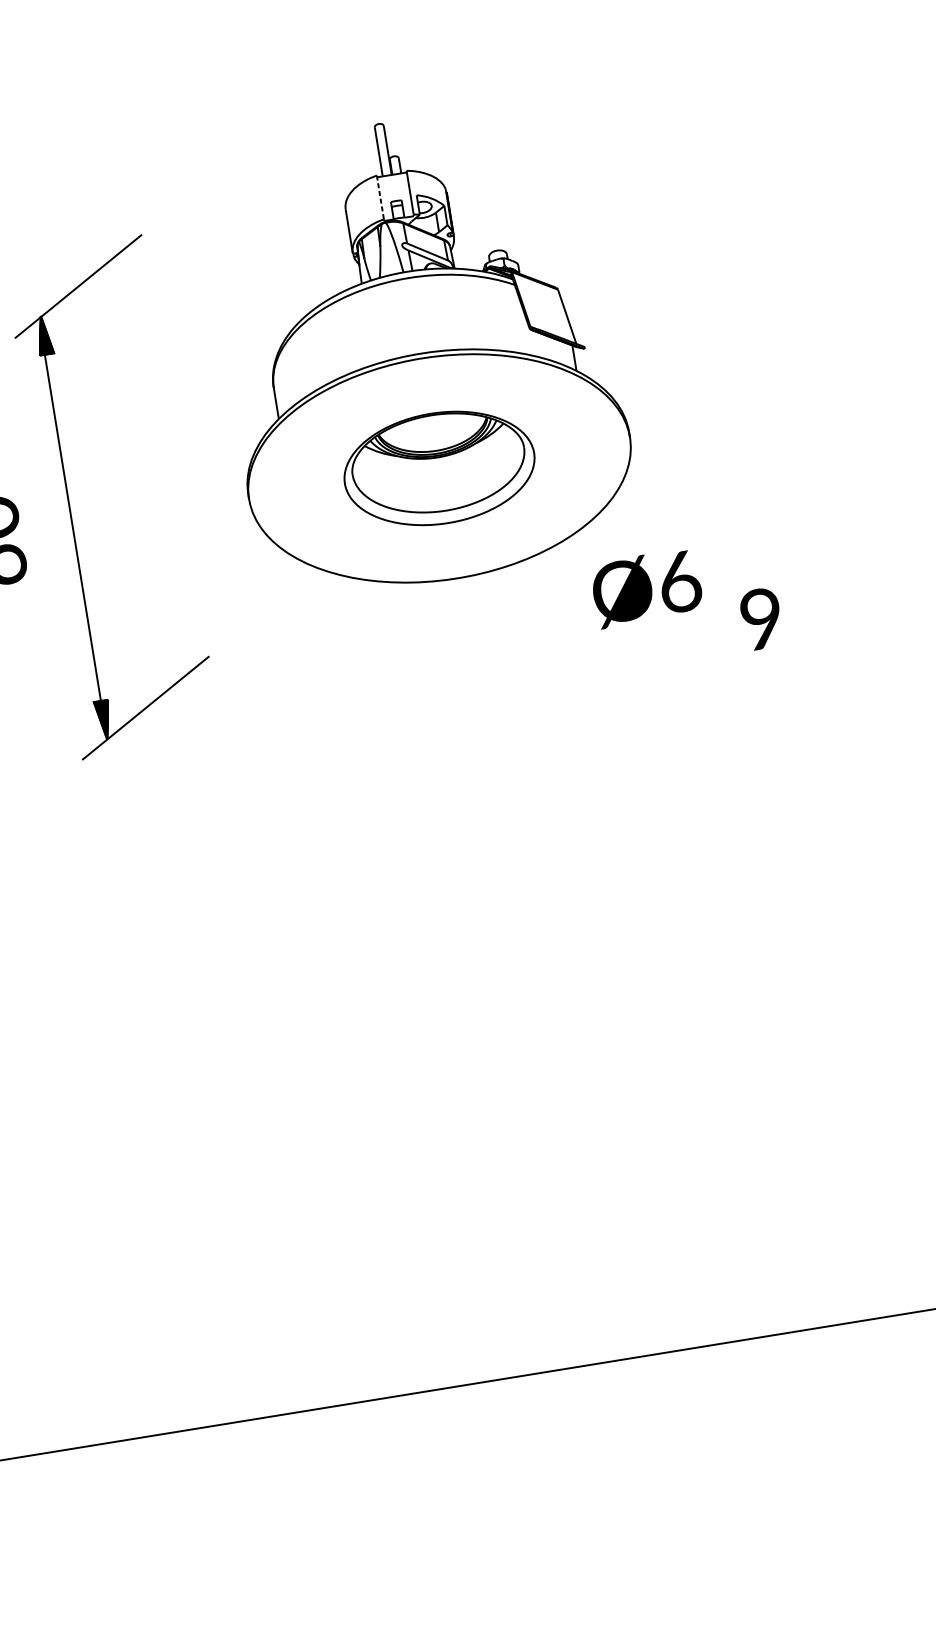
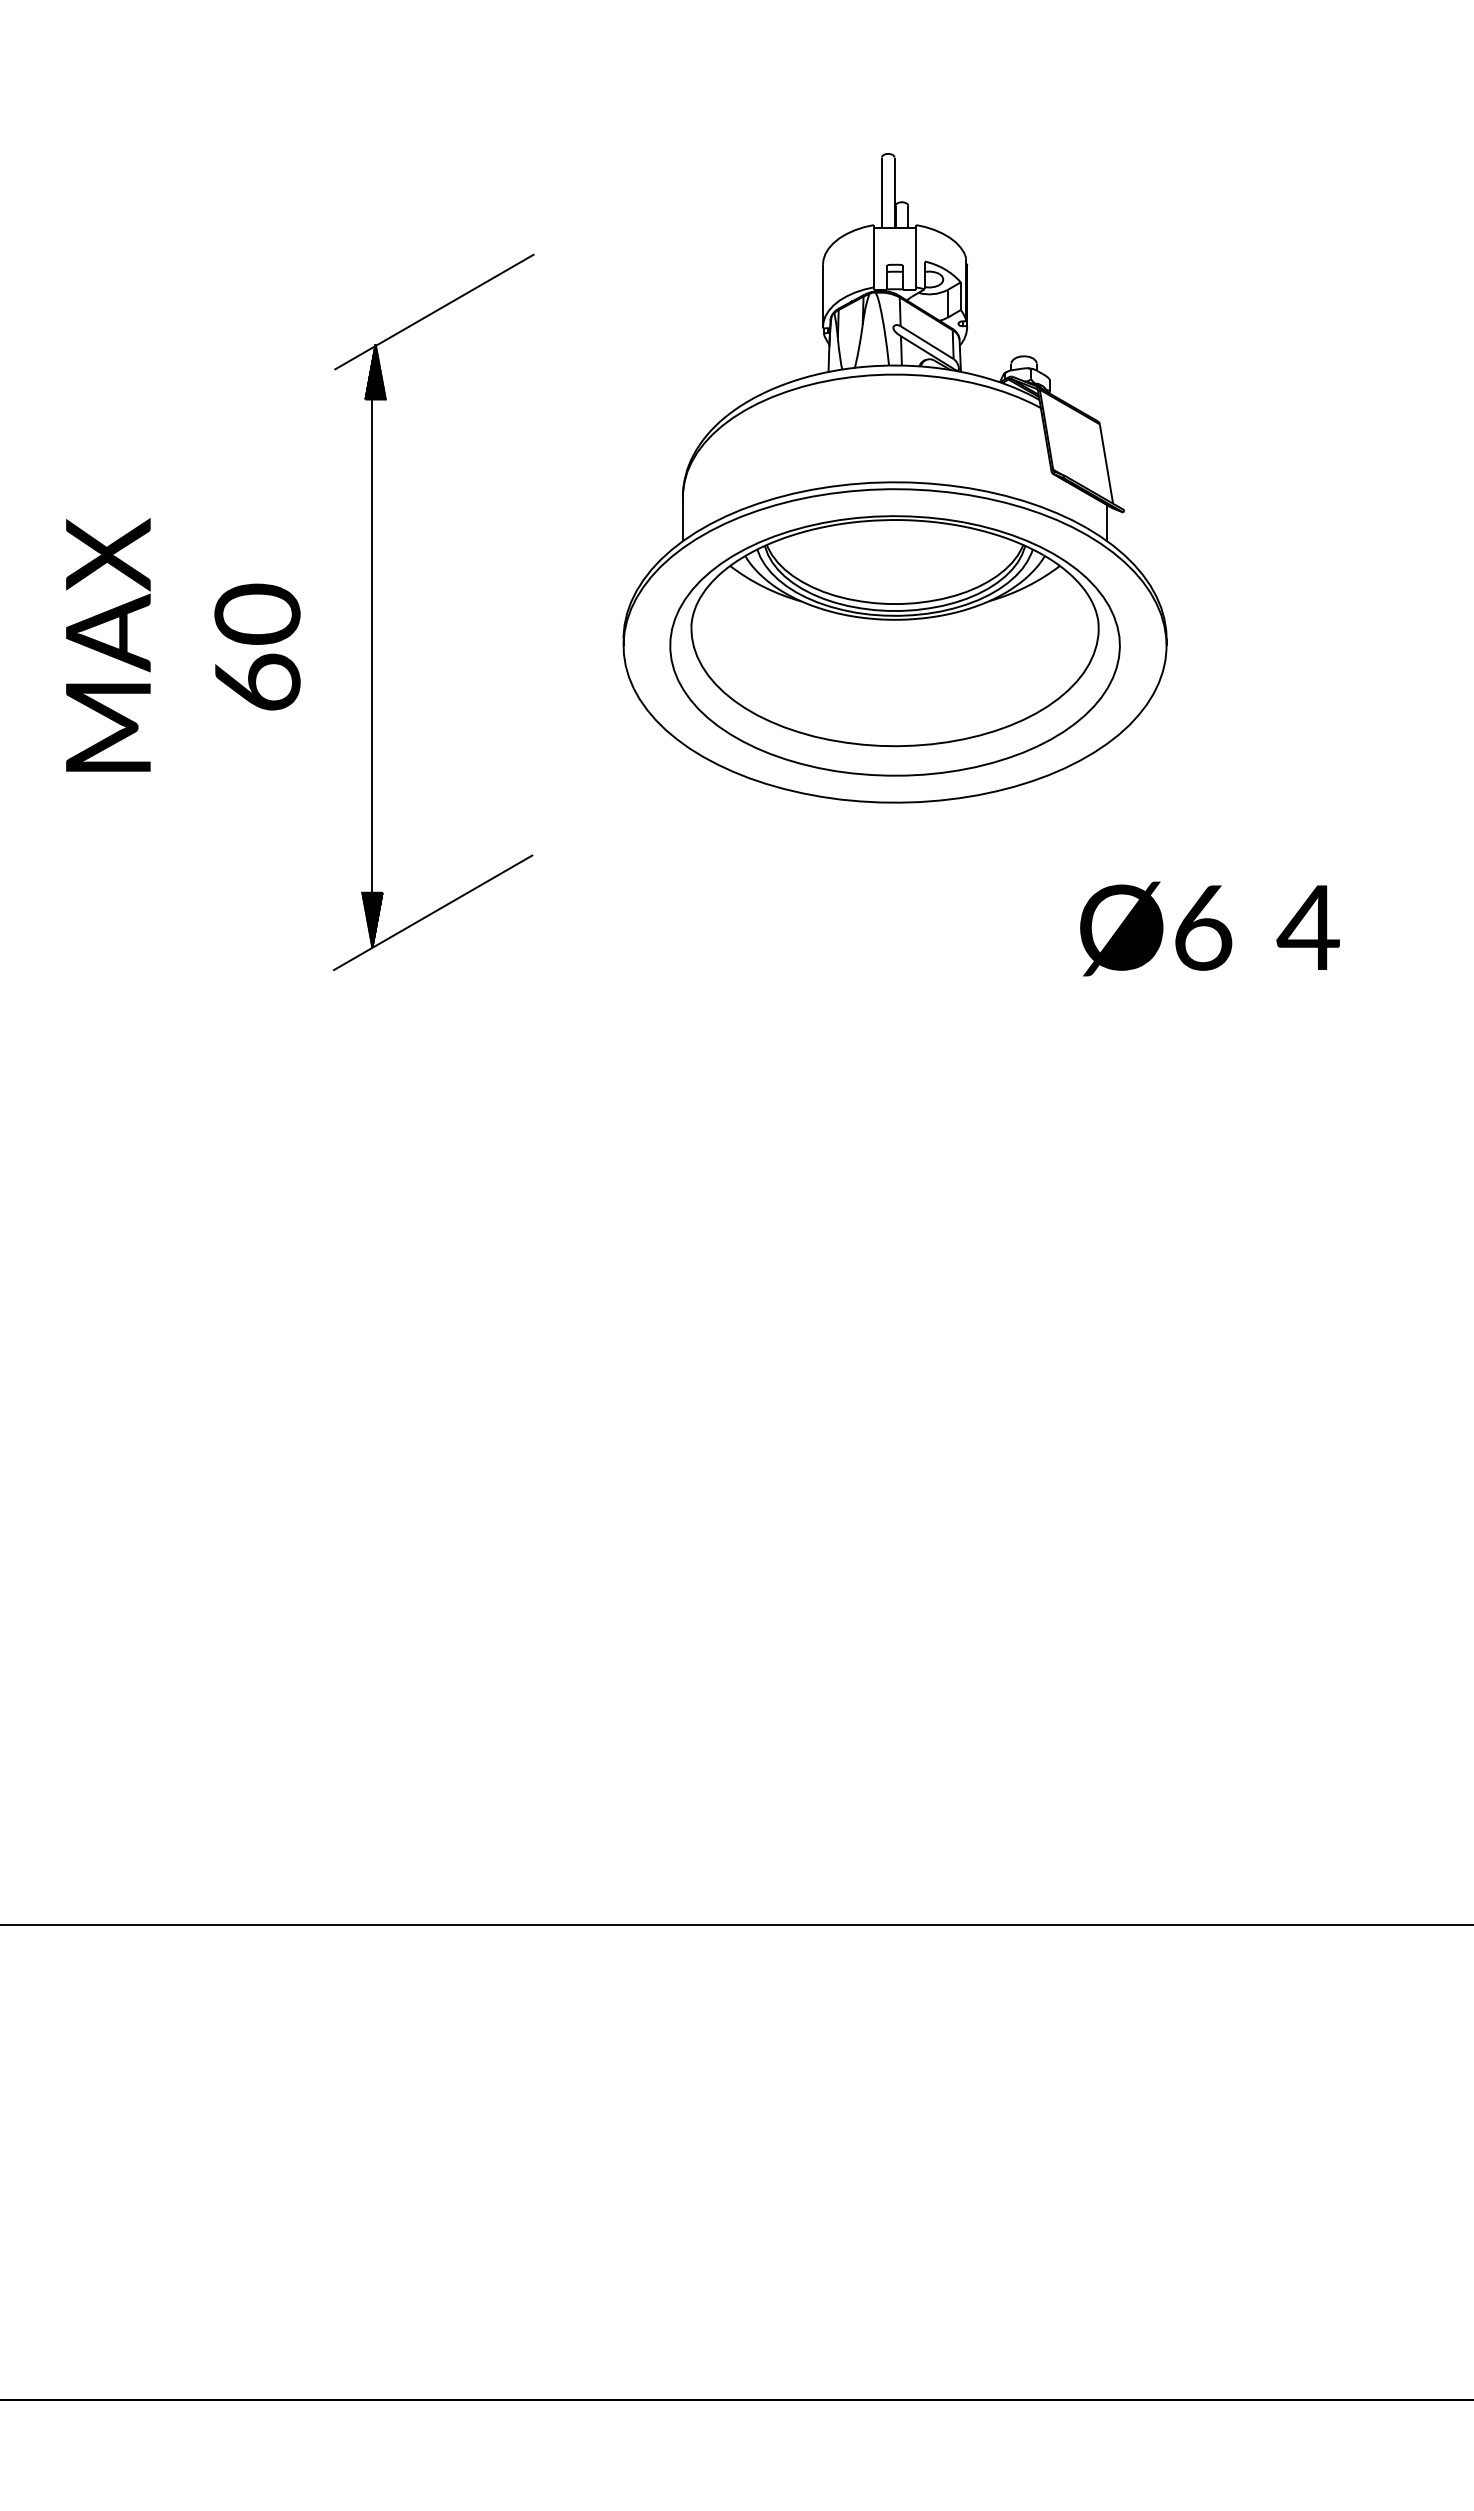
line: (380, 197) -> (873, 256), dashed -> solid
part: (439, 468) -> (894, 645), size x1.67
text: (647, 587) -> (1156, 928), moved
text: (760, 618) -> (1307, 926), 9 -> 4

